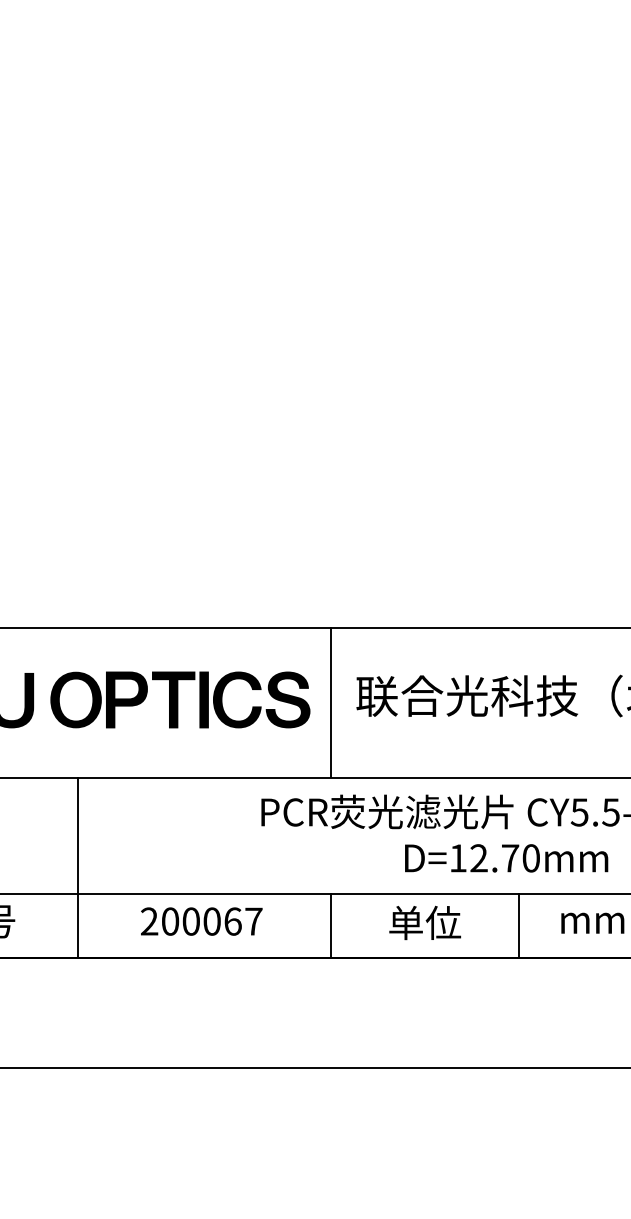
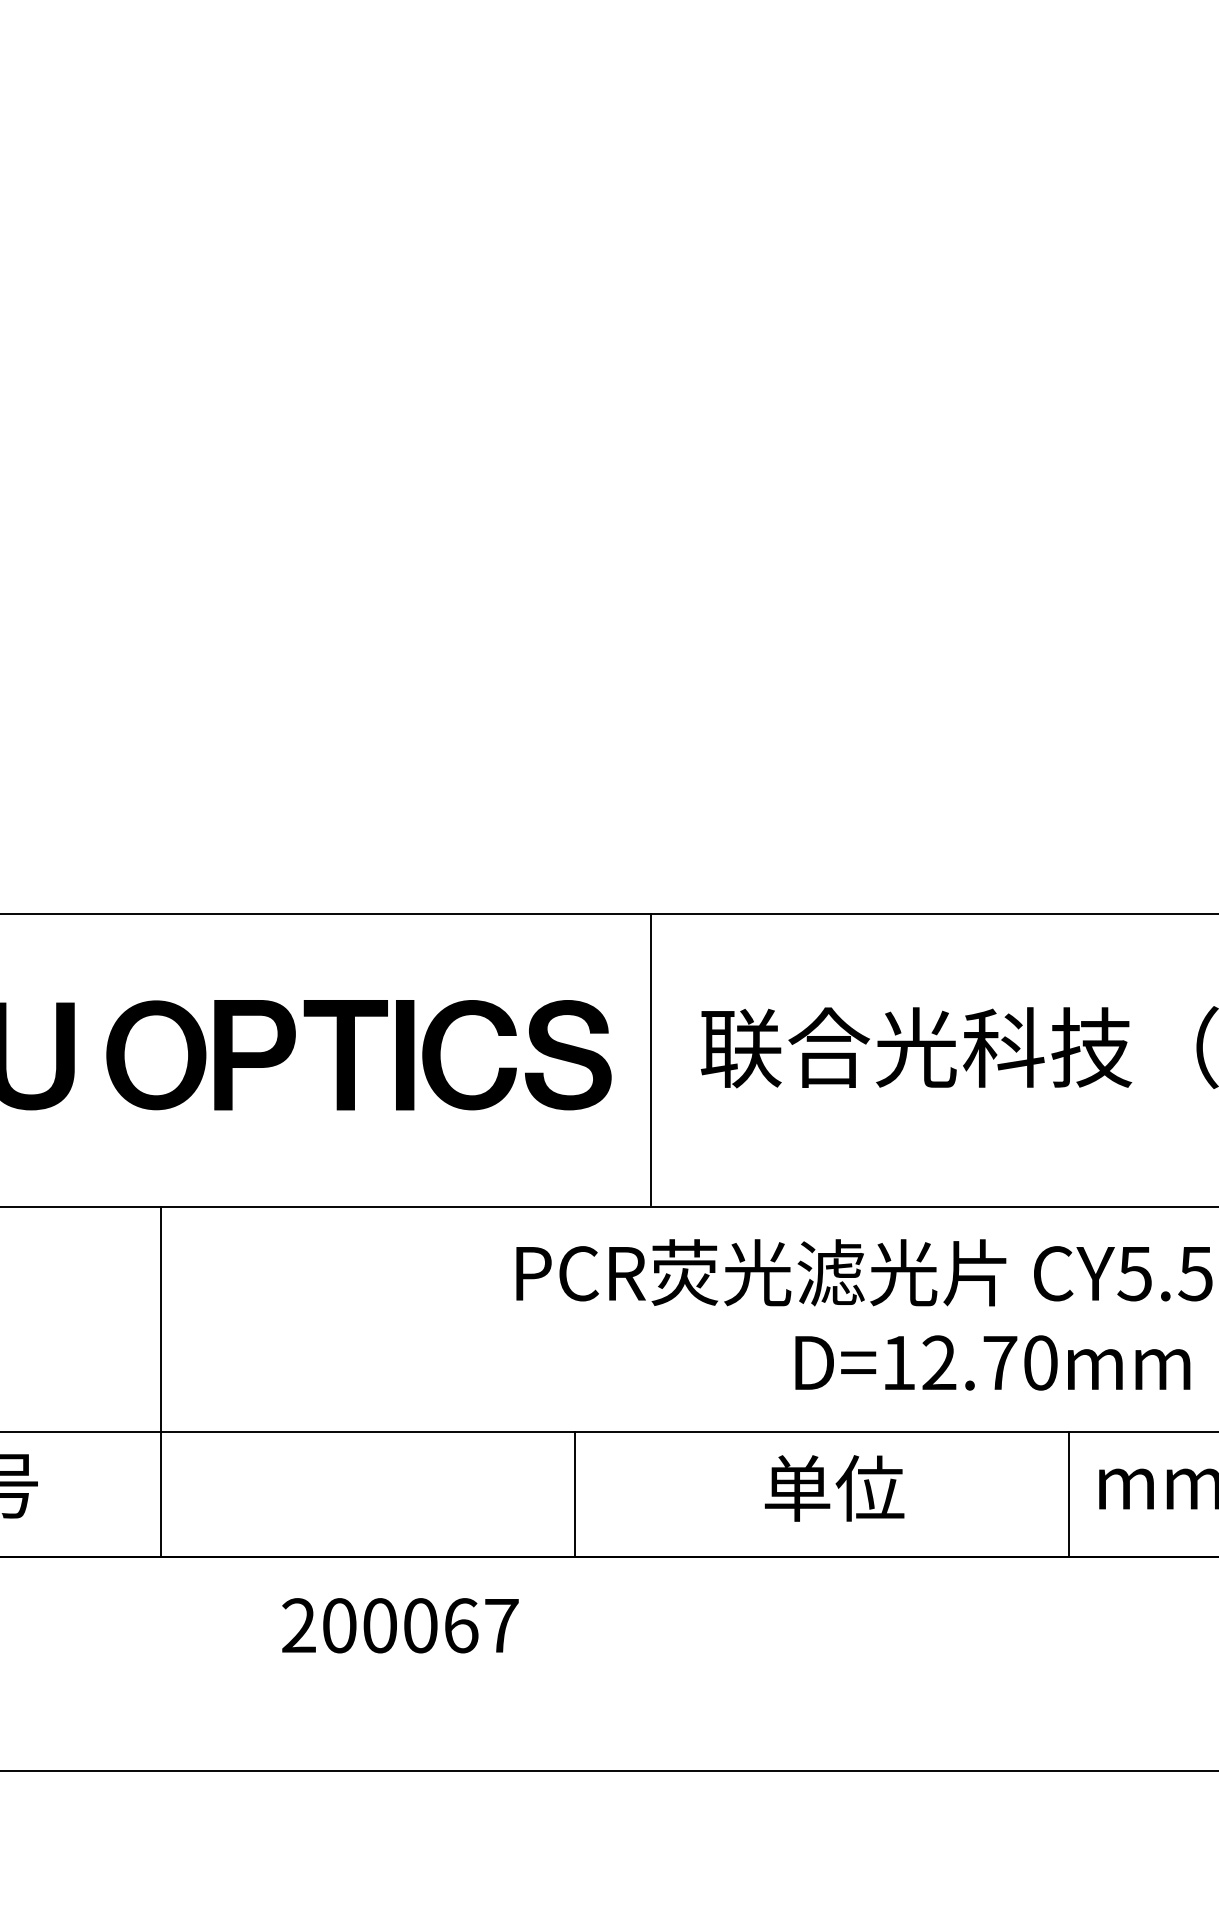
text: (201, 921) -> (399, 1625), moved
line: (330, 925) -> (574, 1493), moved
line: (518, 925) -> (1068, 1493), moved

